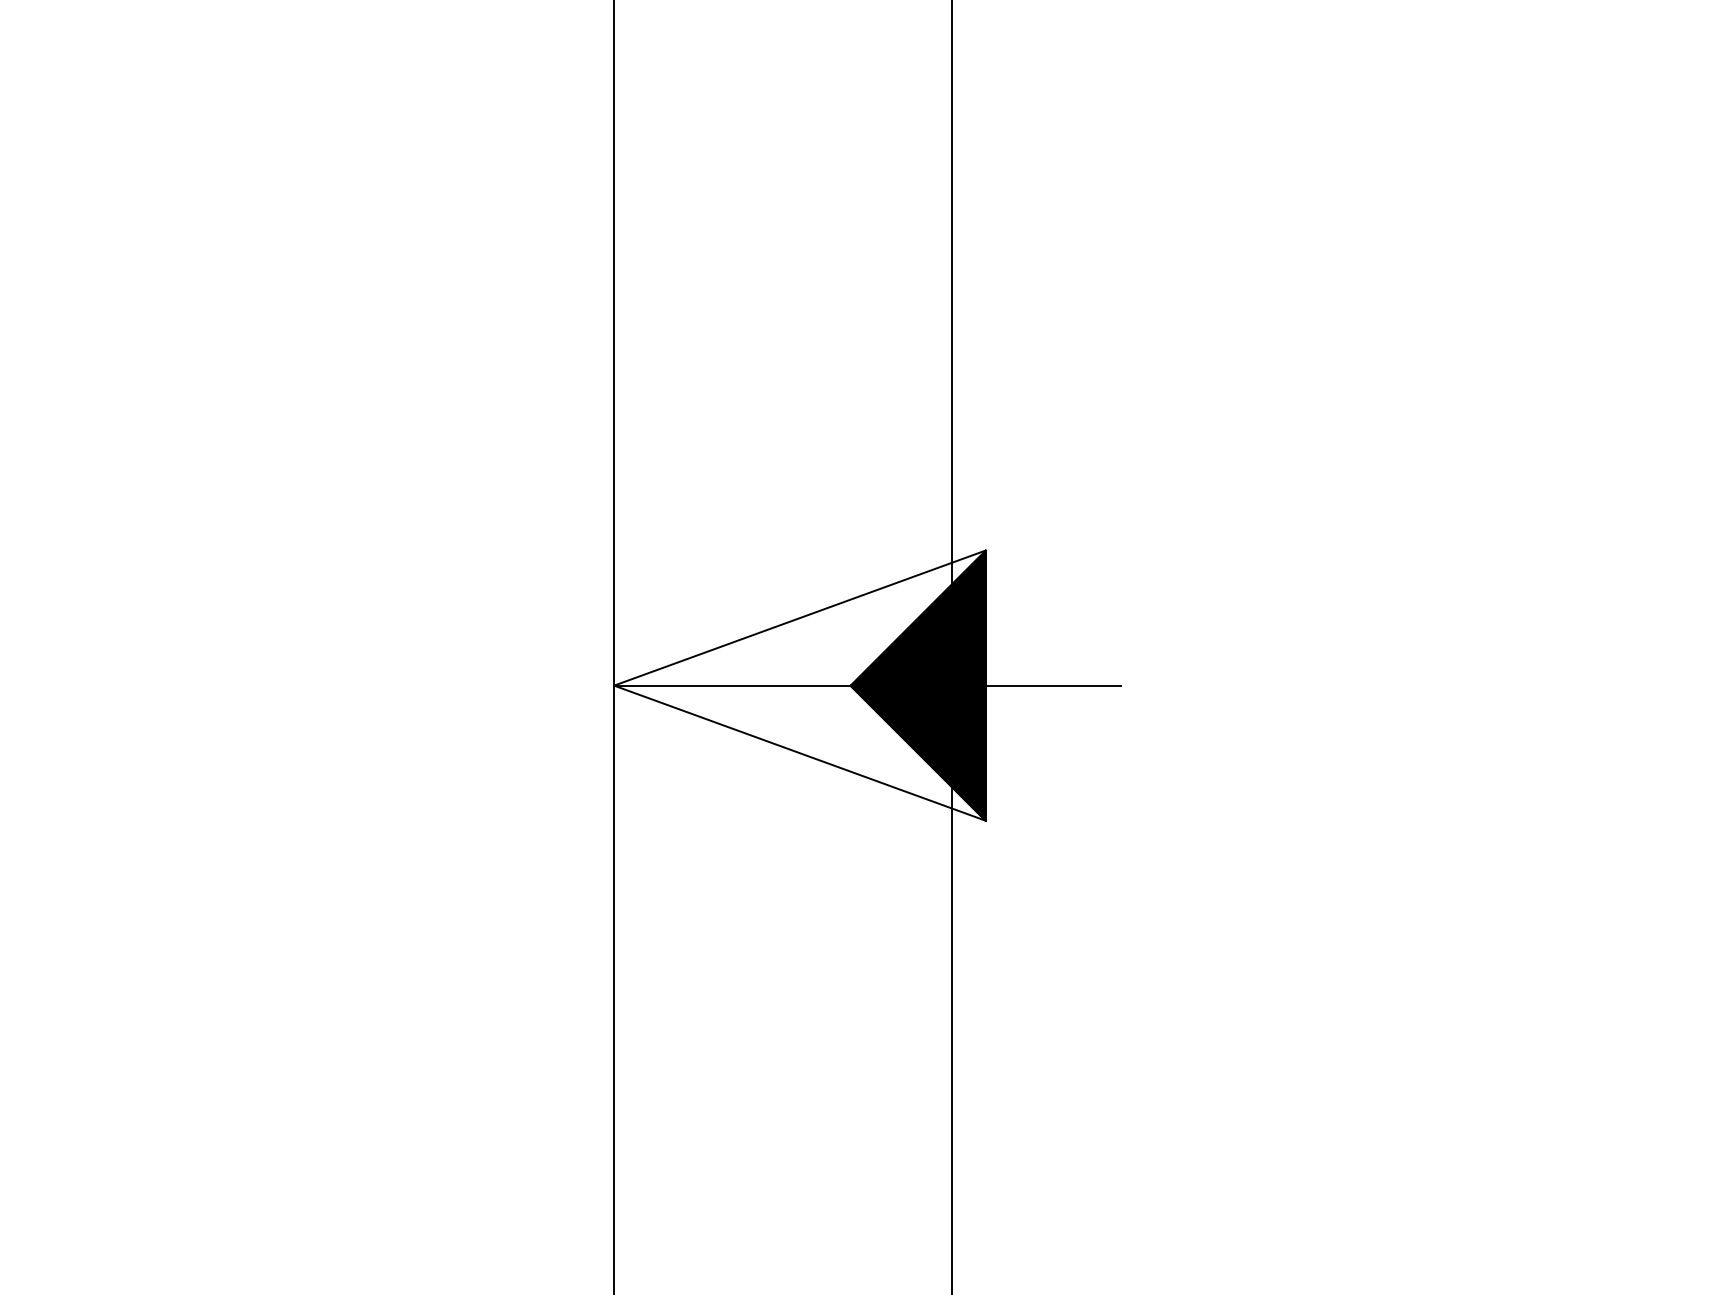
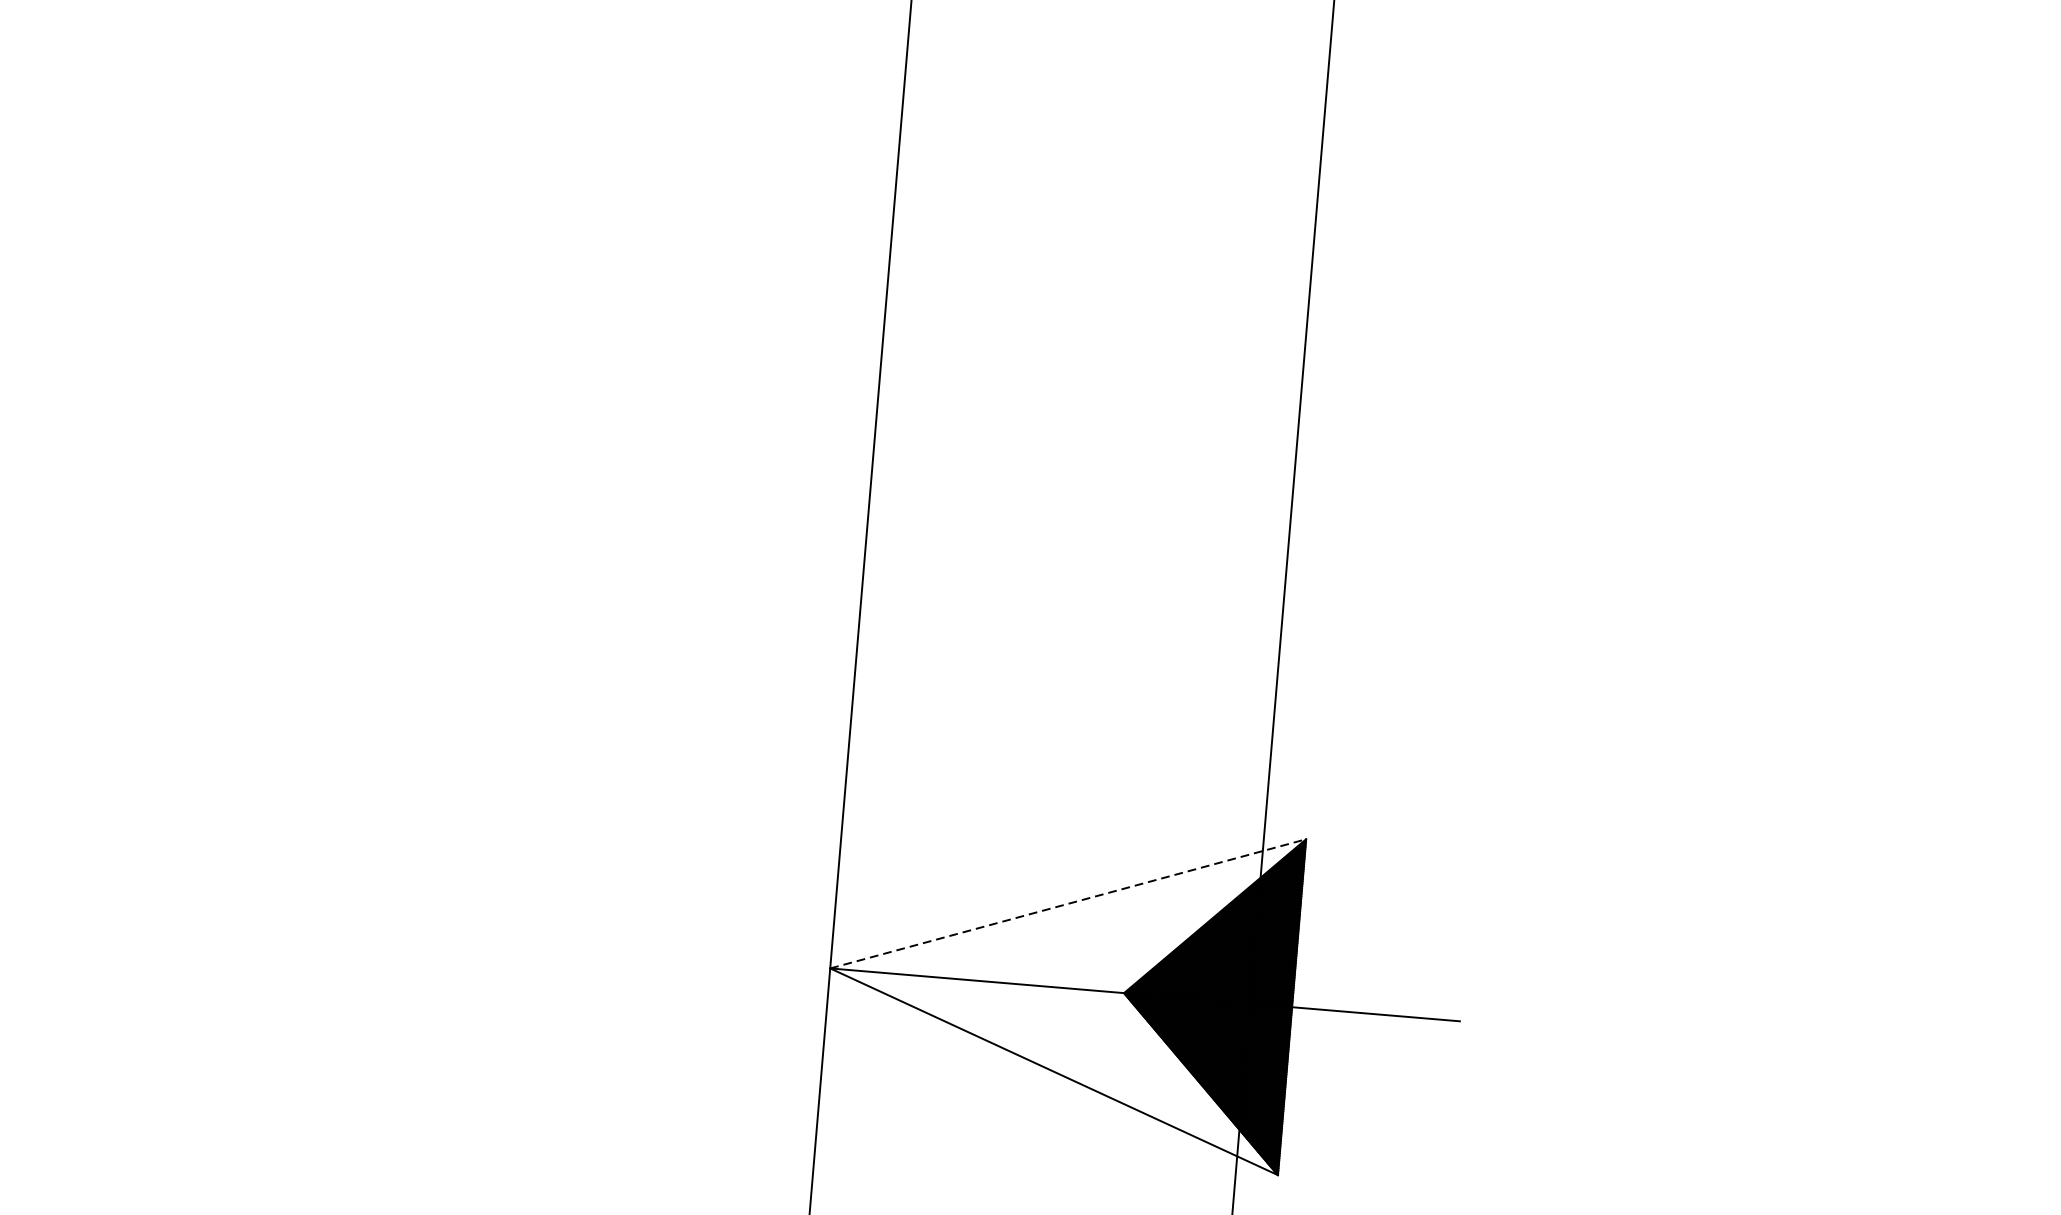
line: (799, 618) -> (1067, 904), solid -> dashed

